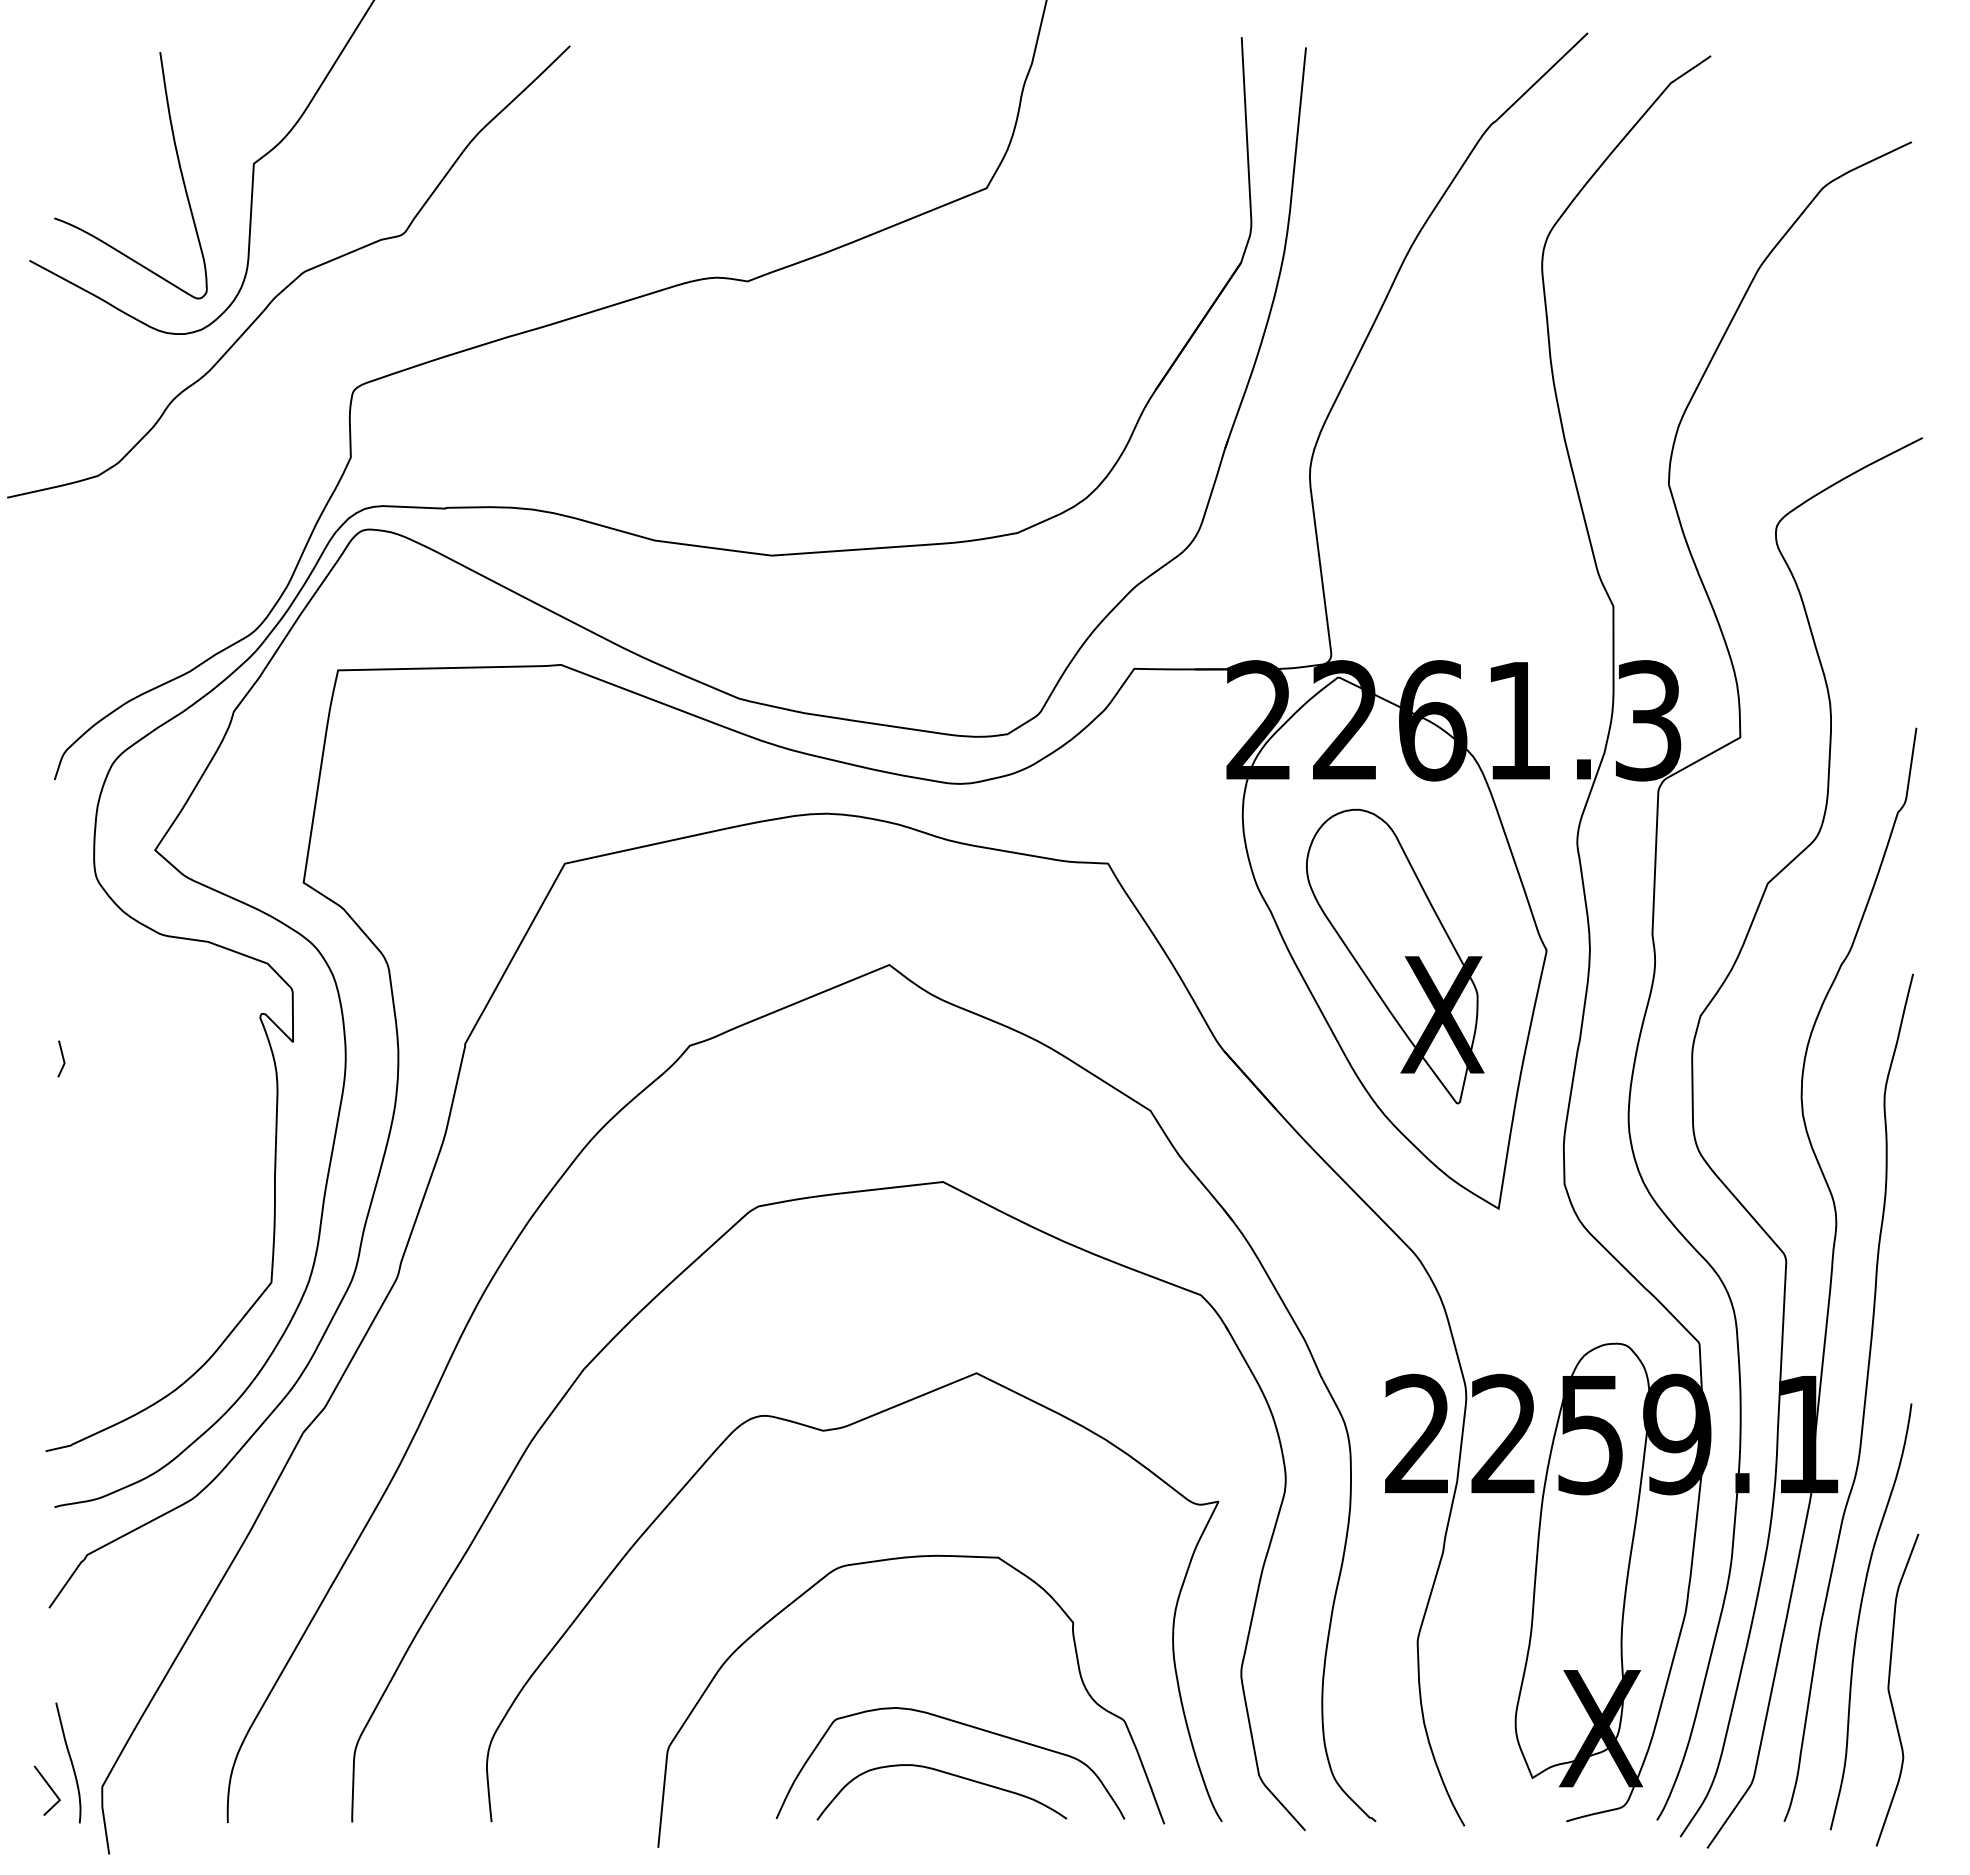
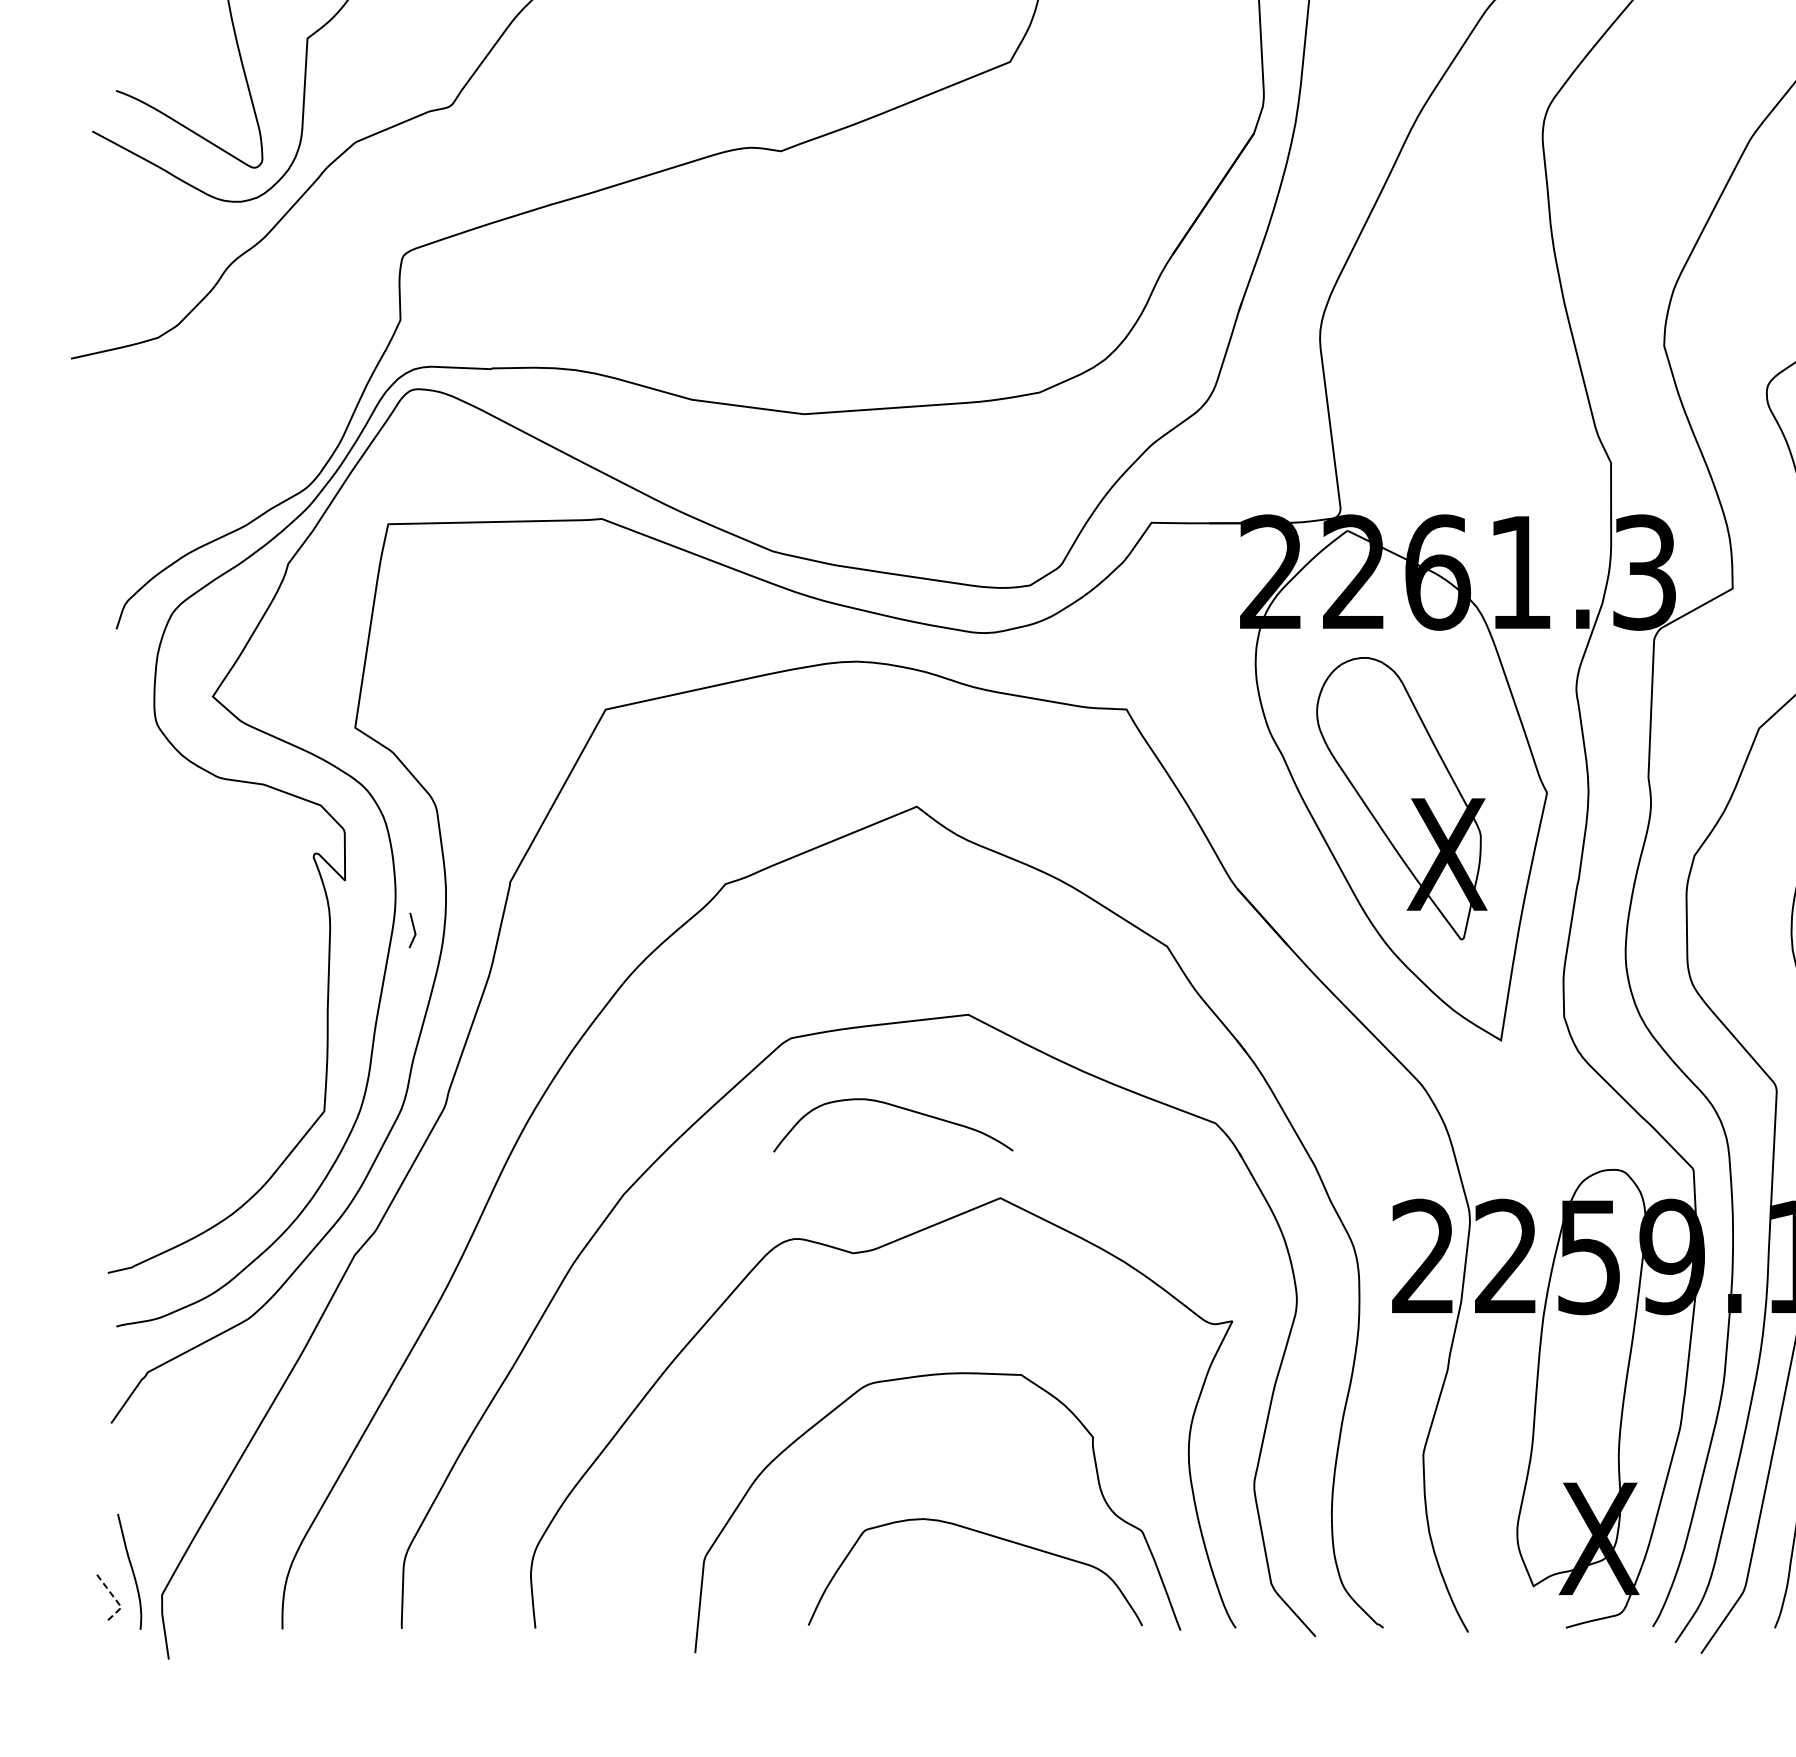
line: (62, 1058) -> (413, 929), moved
curve: (947, 1774) -> (898, 1108), moved
line: (54, 1793) -> (116, 1601), solid -> dashed

